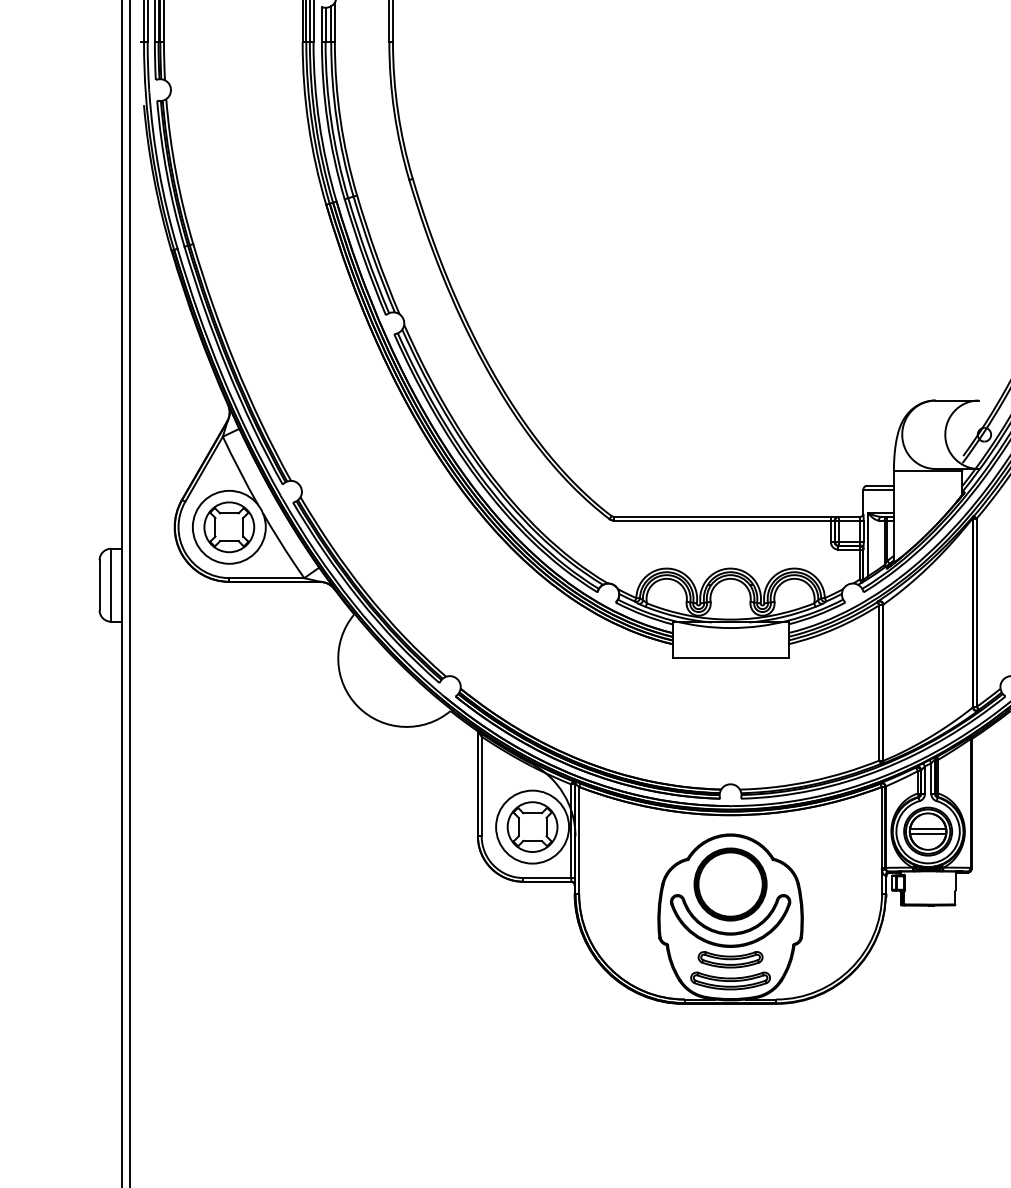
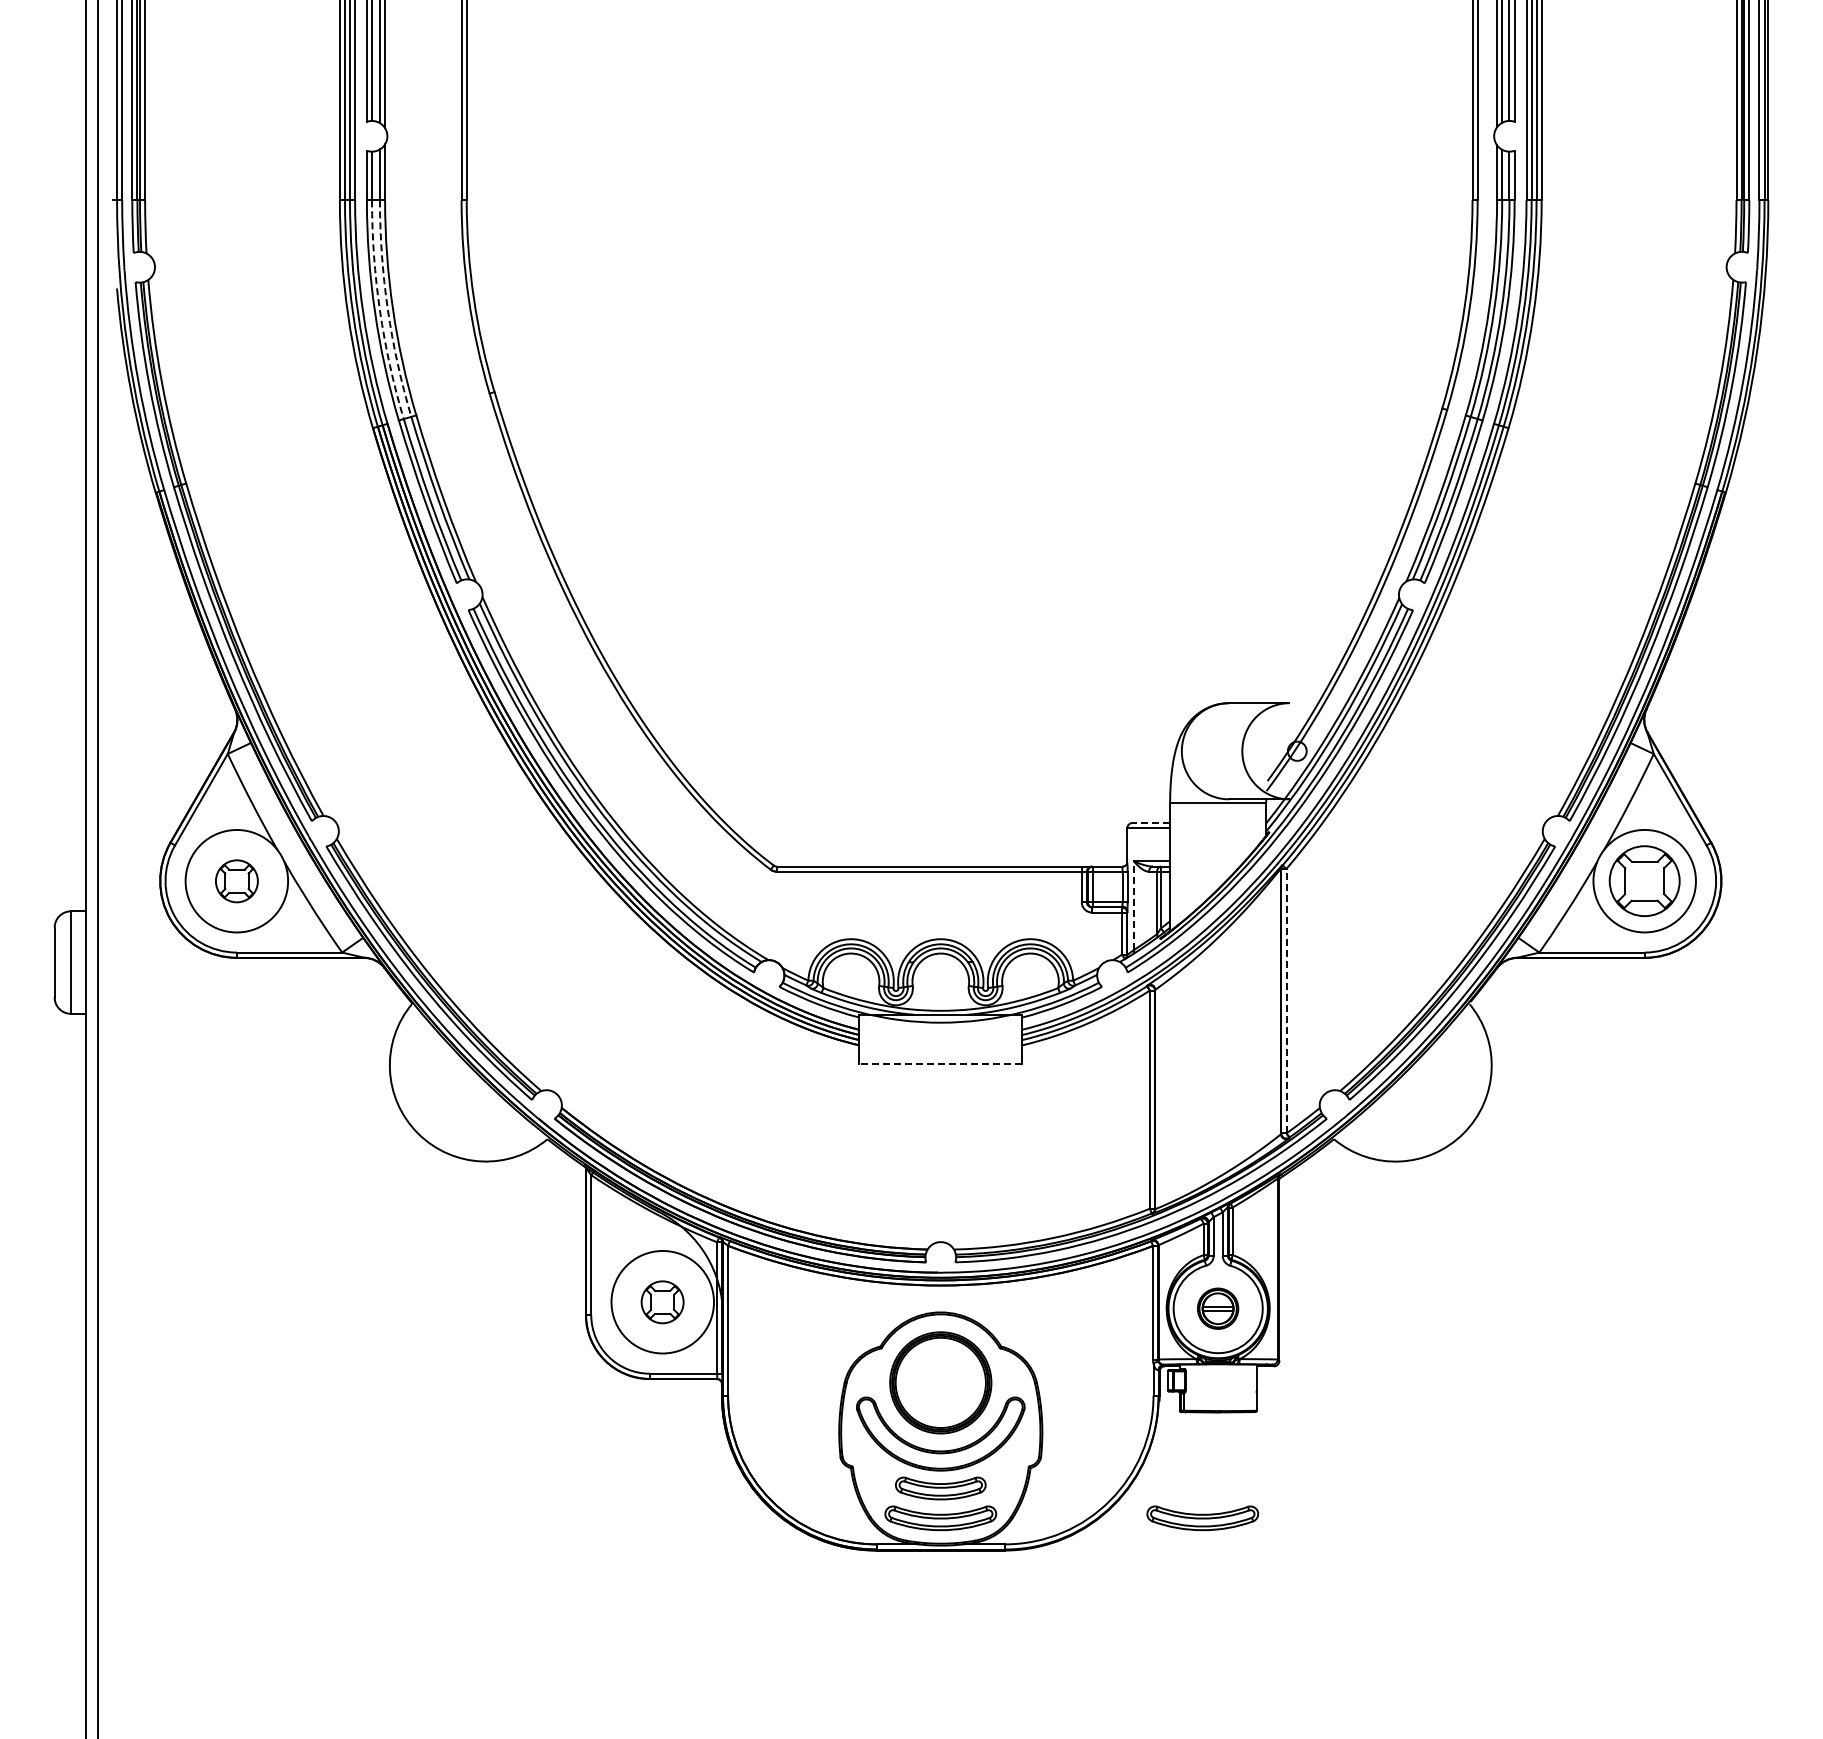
arc: (331, 120) -> (380, 310), solid -> dashed
arc: (336, 120) -> (387, 309), solid -> dashed
line: (880, 486) -> (1151, 823), solid -> dashed
part: (229, 527) -> (236, 881), size x0.6
line: (867, 544) -> (1133, 905), solid -> dashed
line: (976, 612) -> (1286, 1000), solid -> dashed
line: (730, 657) -> (940, 1064), solid -> dashed
part: (532, 827) -> (662, 1302), size x0.6
part: (927, 831) -> (1217, 1308), size x0.6
part: (916, 980) -> (1202, 1517), added

